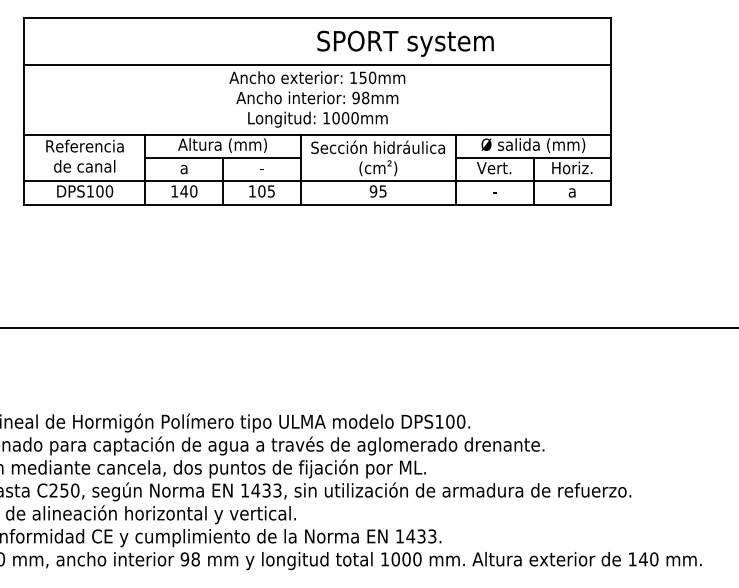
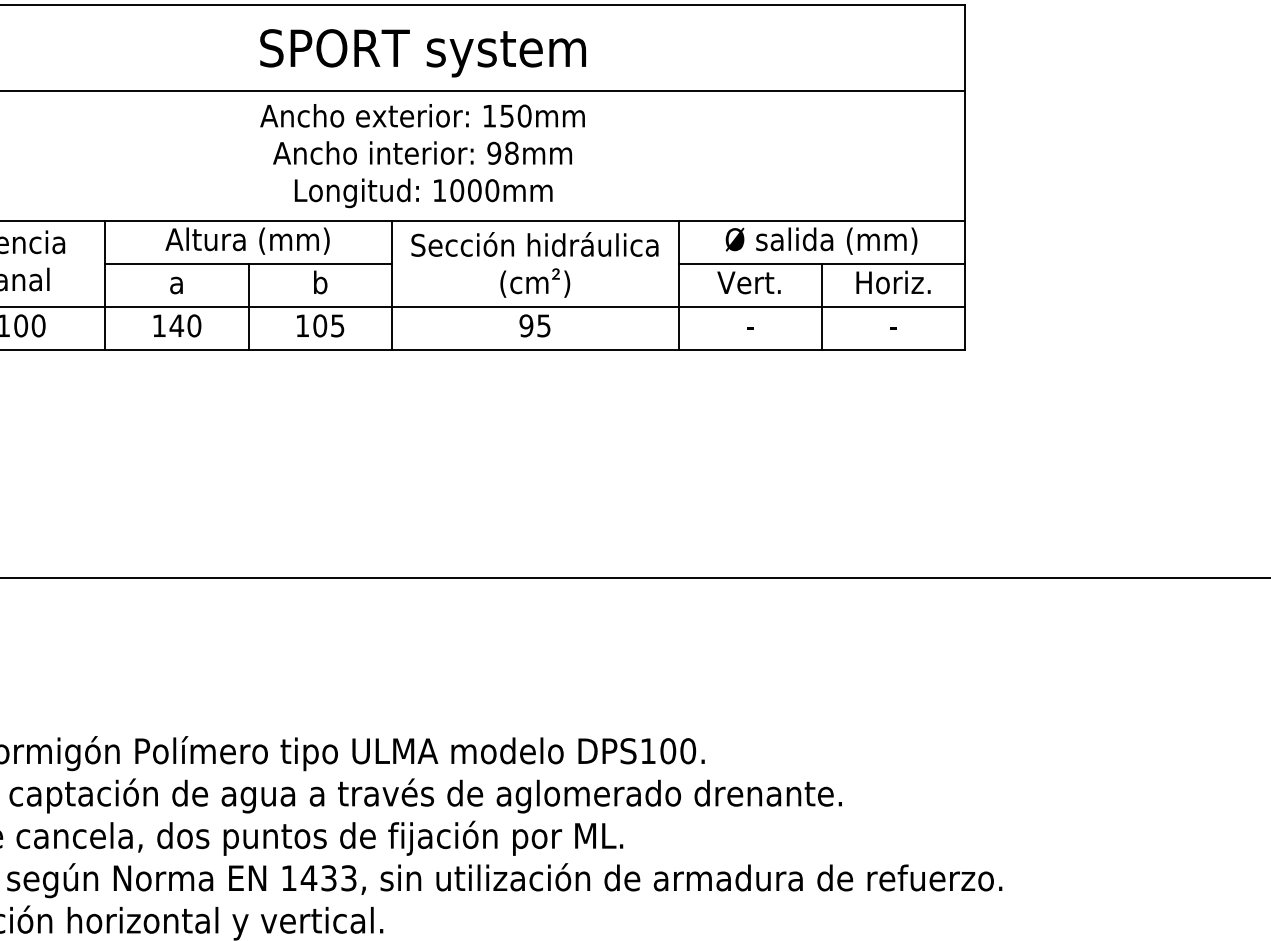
text: (405, 43) -> (422, 52), moved
text: (261, 167) -> (319, 281), - -> b
text: (571, 192) -> (892, 327), a -> -

